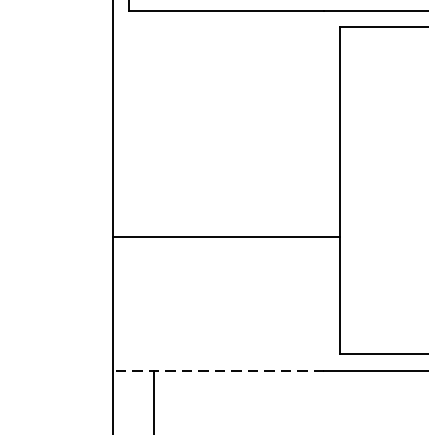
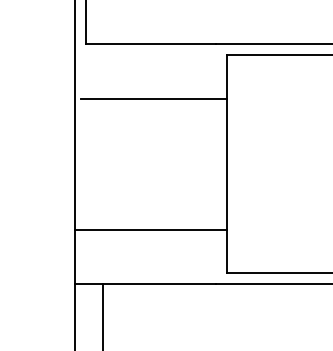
line: (229, 92) -> (153, 98), added
line: (226, 236) -> (151, 229), moved
line: (217, 371) -> (145, 284), dashed -> solid

